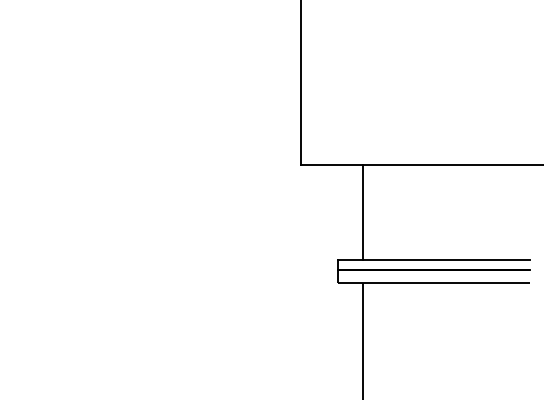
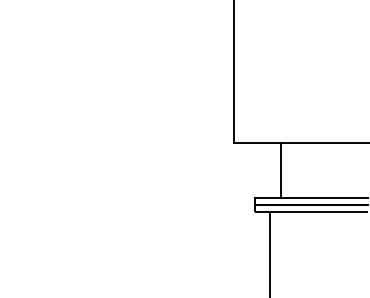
line: (363, 212) -> (281, 170), moved

